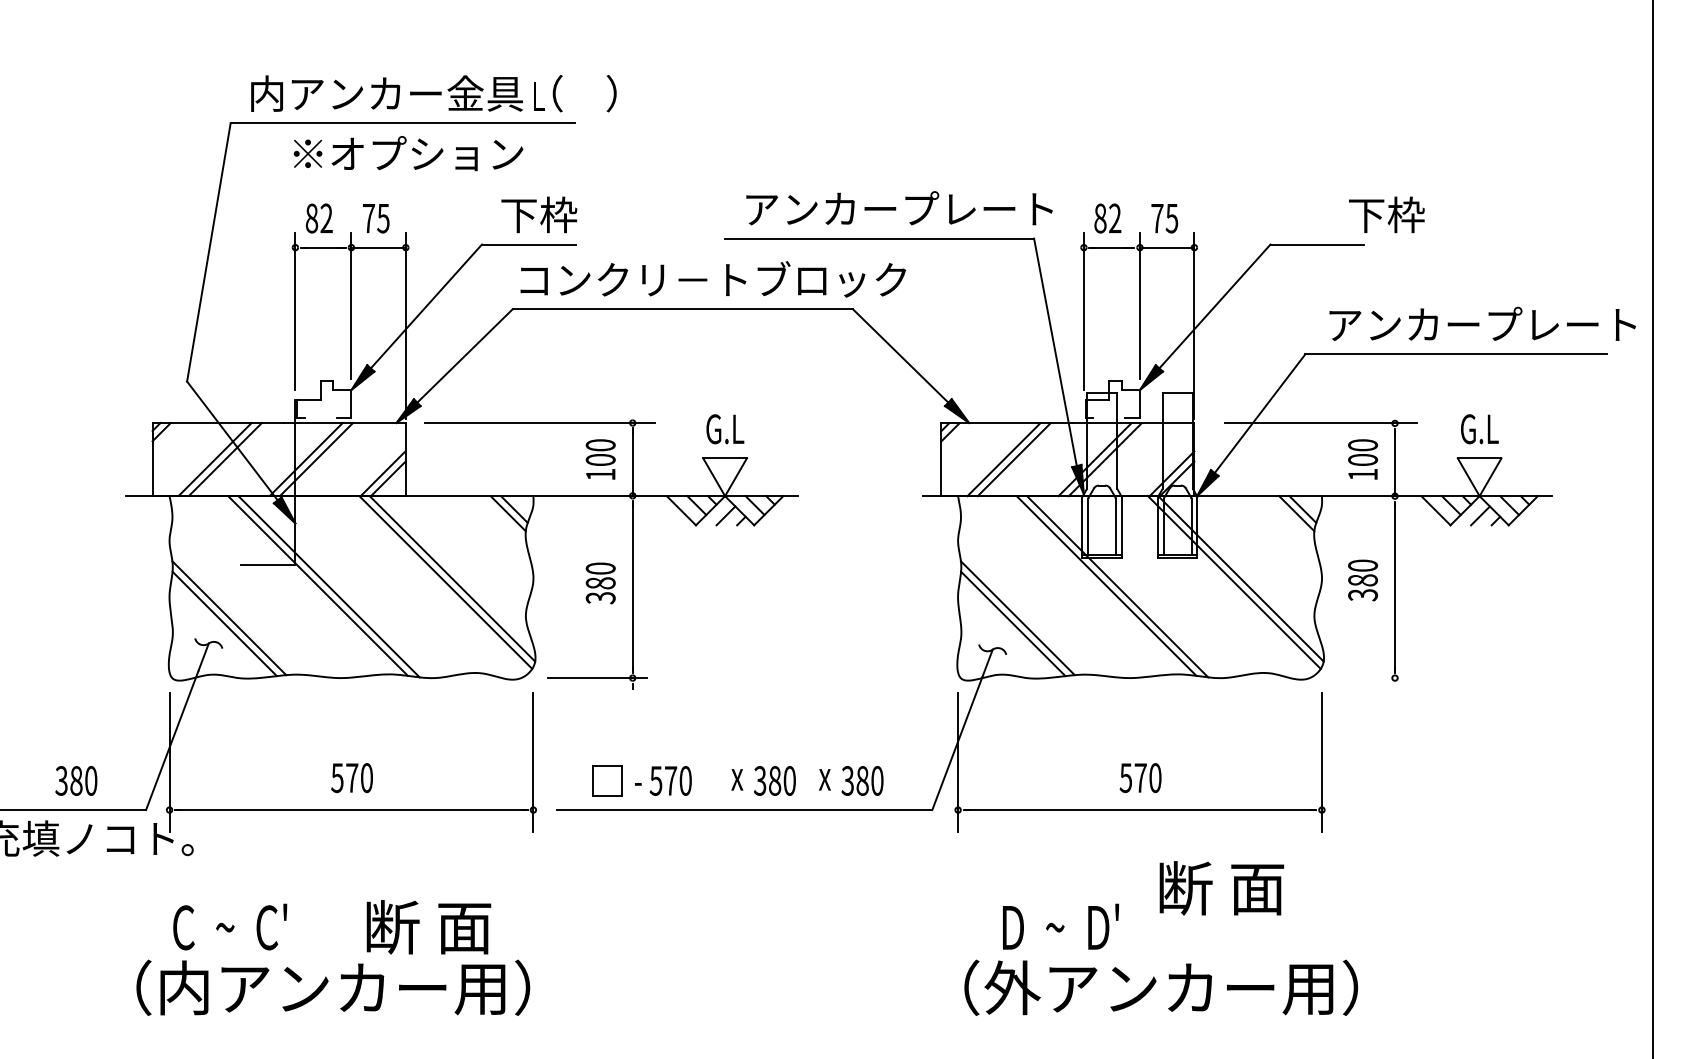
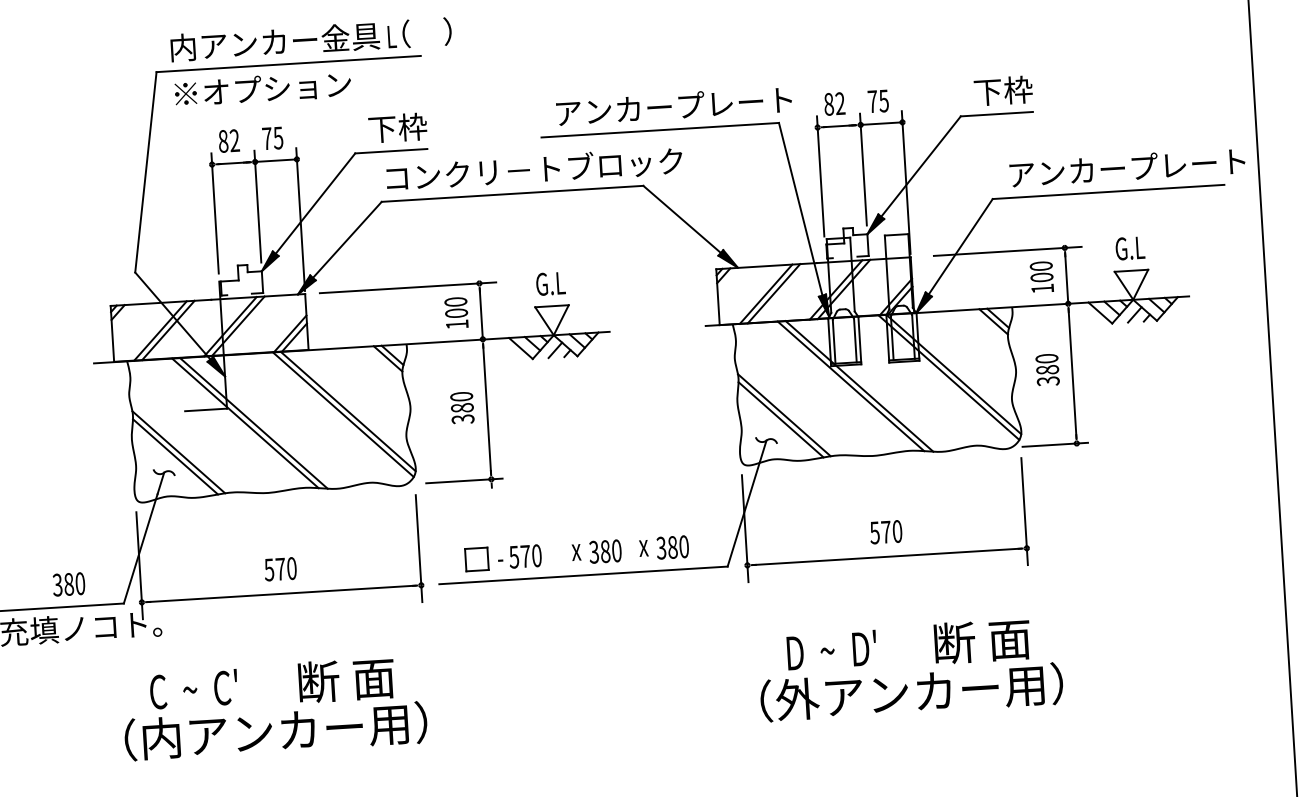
text: (408, 153) -> (263, 88), moved
text: (1386, 214) -> (1003, 90), moved
line: (1366, 678) -> (1054, 445), added
text: (1221, 888) -> (982, 641), moved

